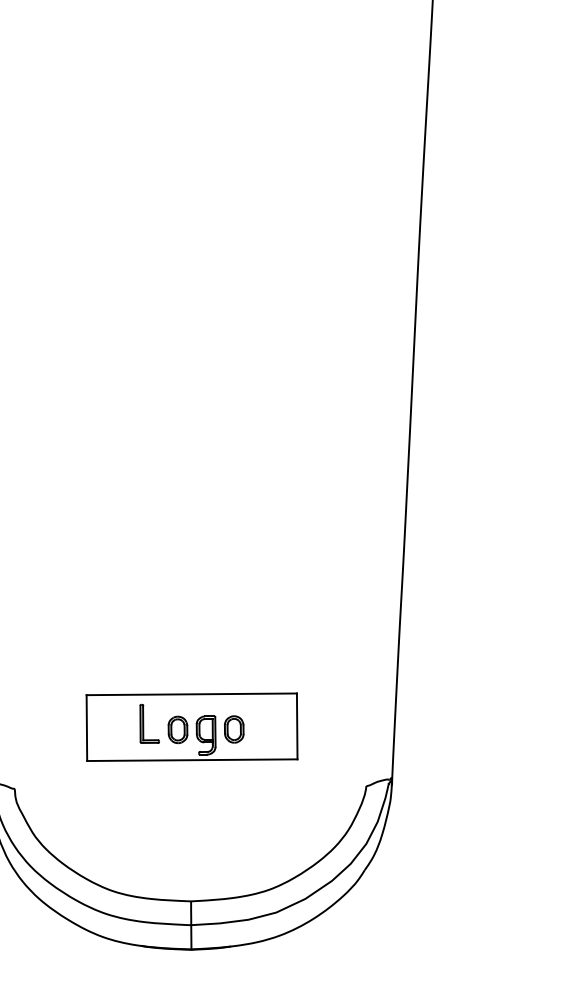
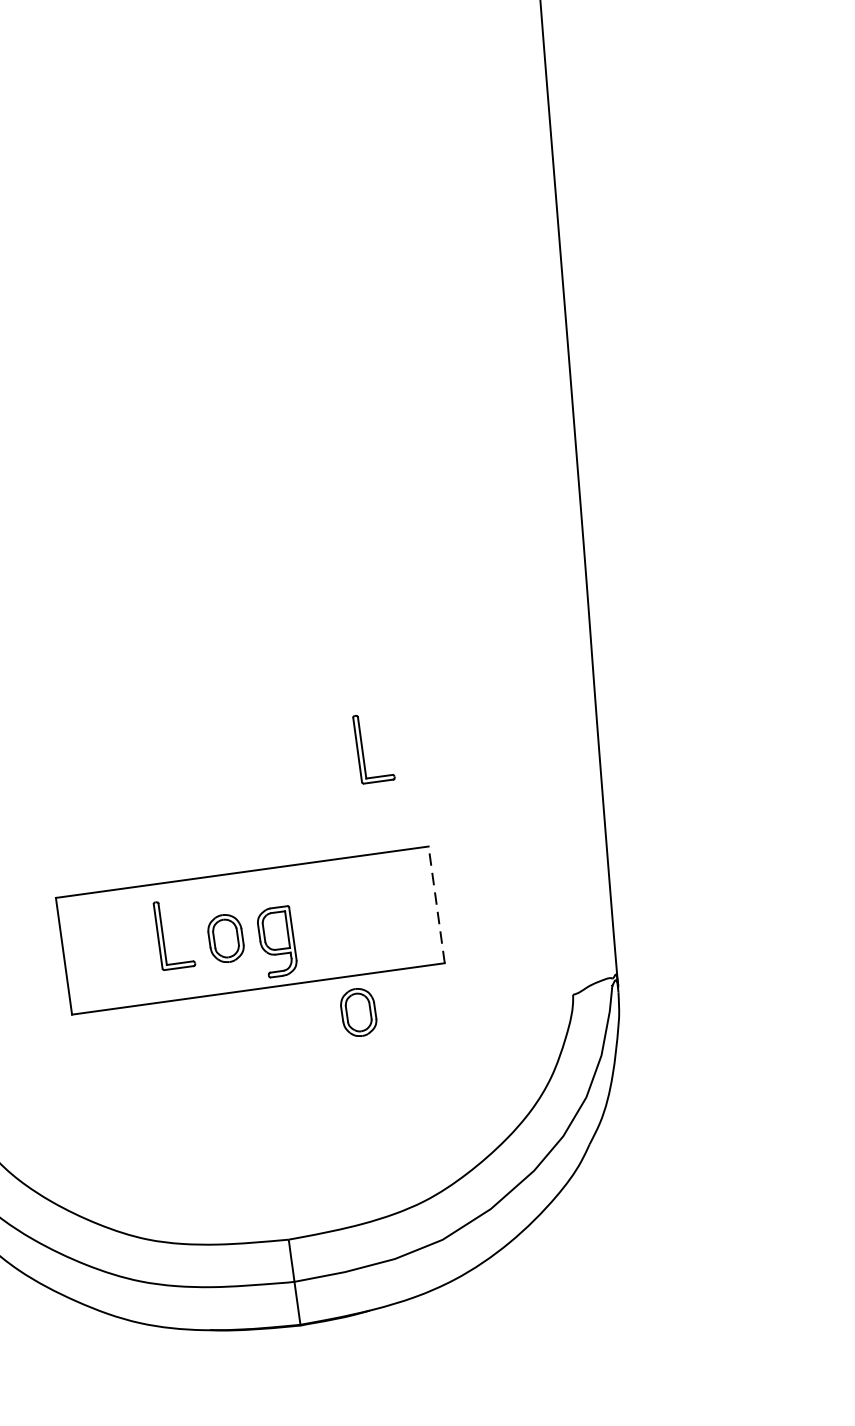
part: (273, 634) -> (373, 747), added
line: (297, 726) -> (437, 904), solid -> dashed
part: (234, 729) -> (359, 1012), moved

